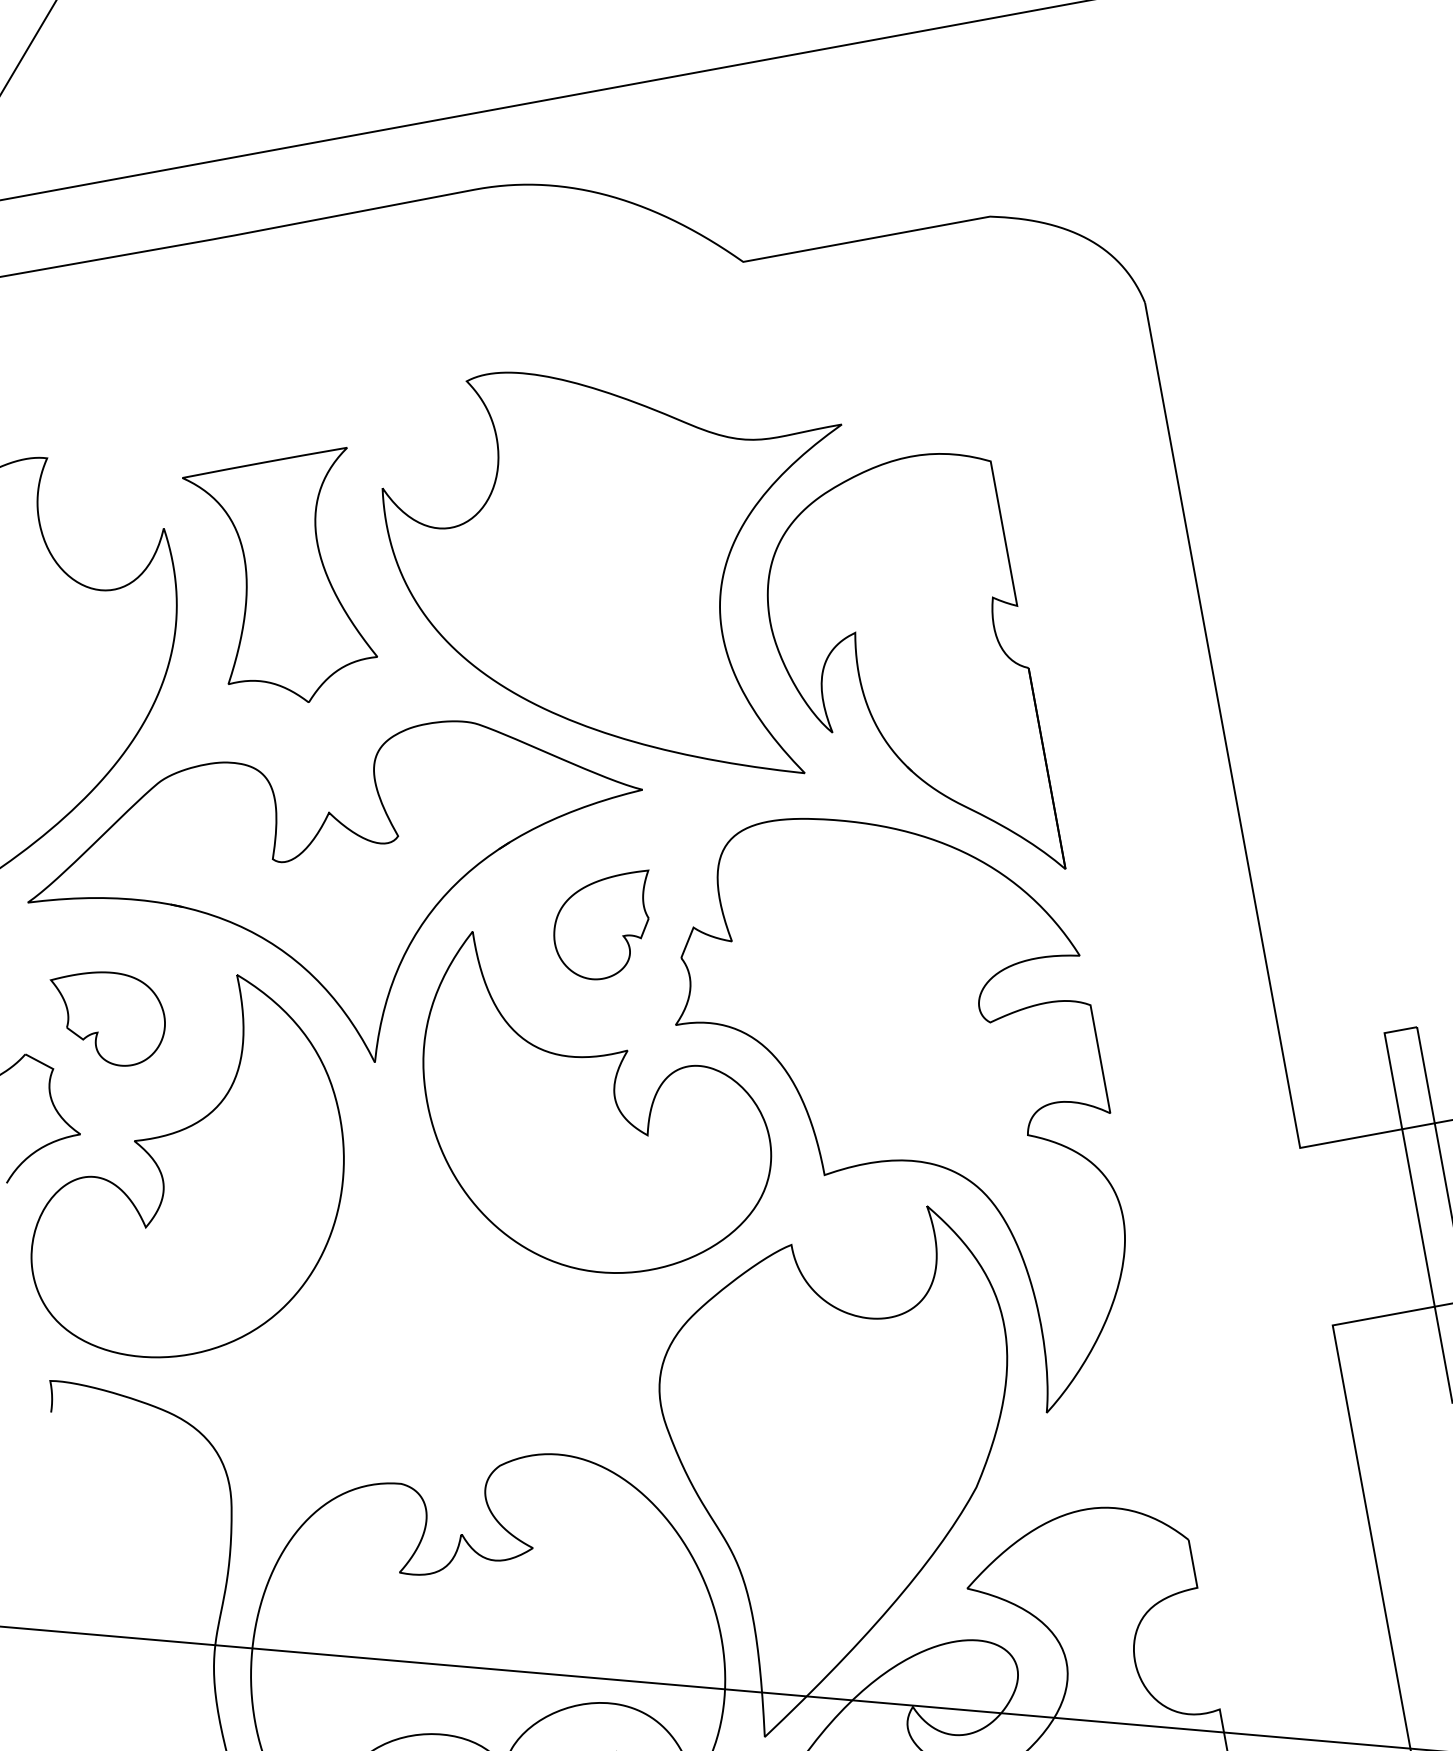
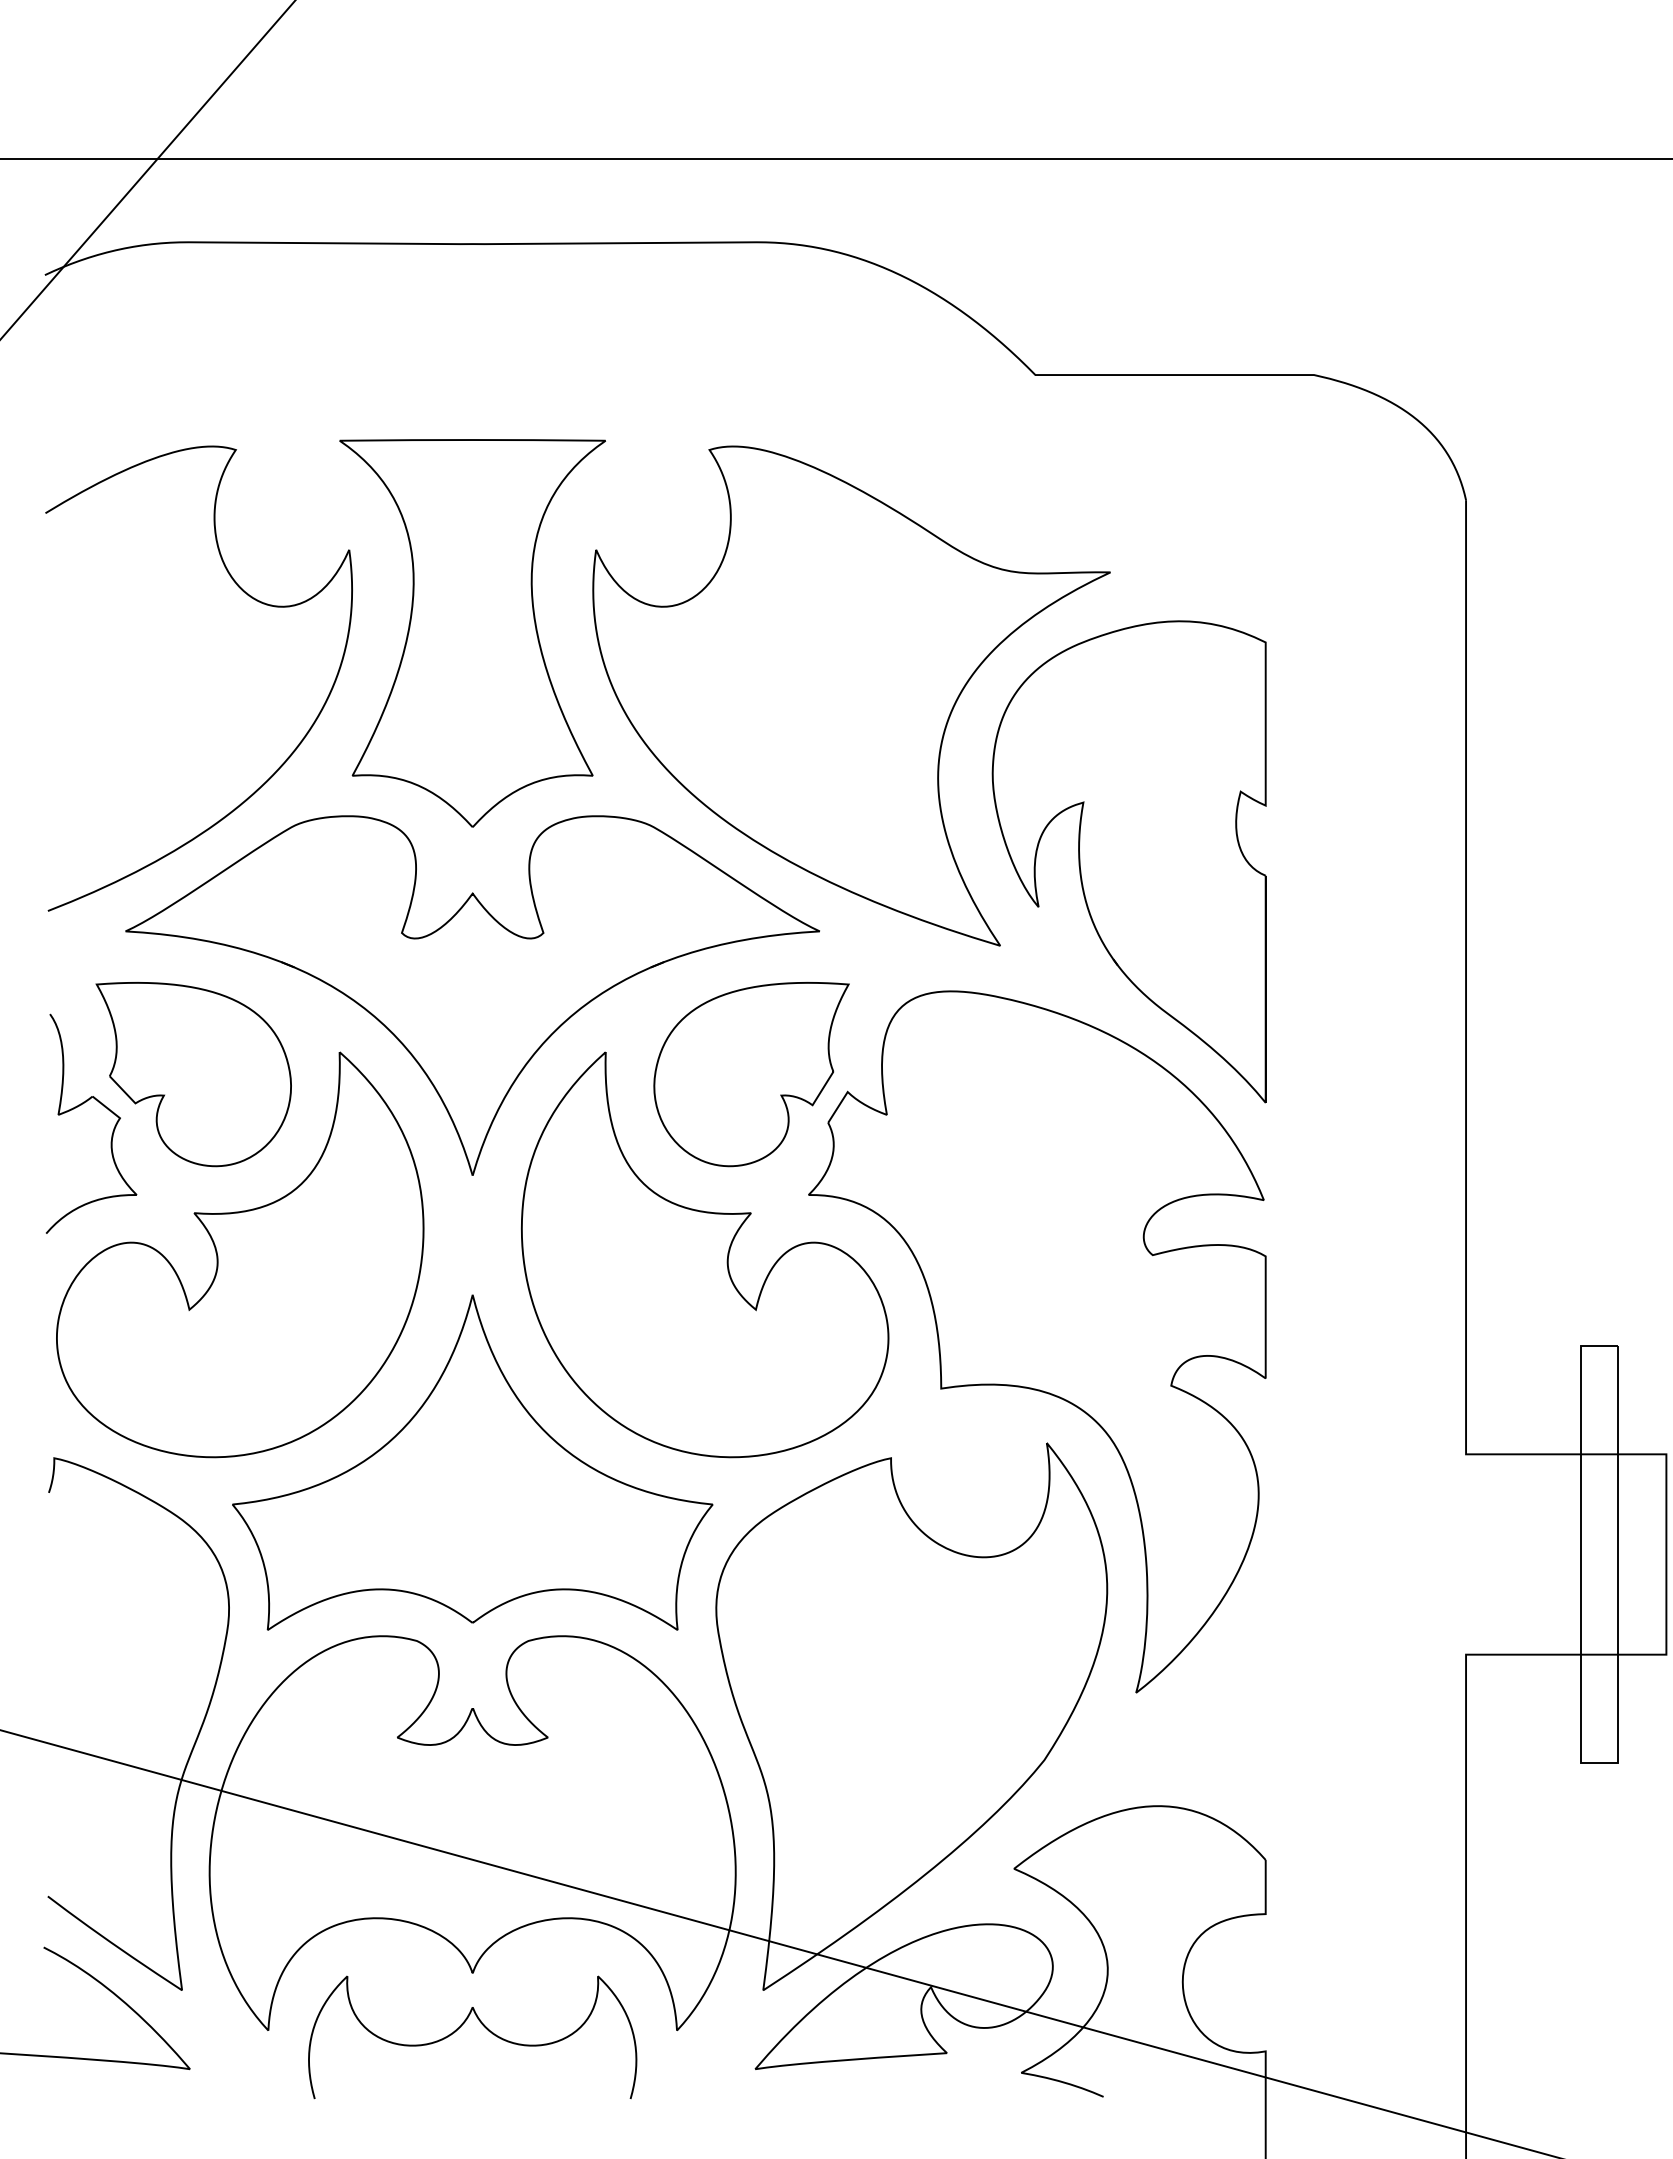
part: (286, 582) -> (472, 633), size x1.43
part: (605, 927) -> (751, 1074), size x1.67
part: (111, 1018) -> (193, 1074), size x1.67
part: (421, 1316) -> (472, 1462), added

